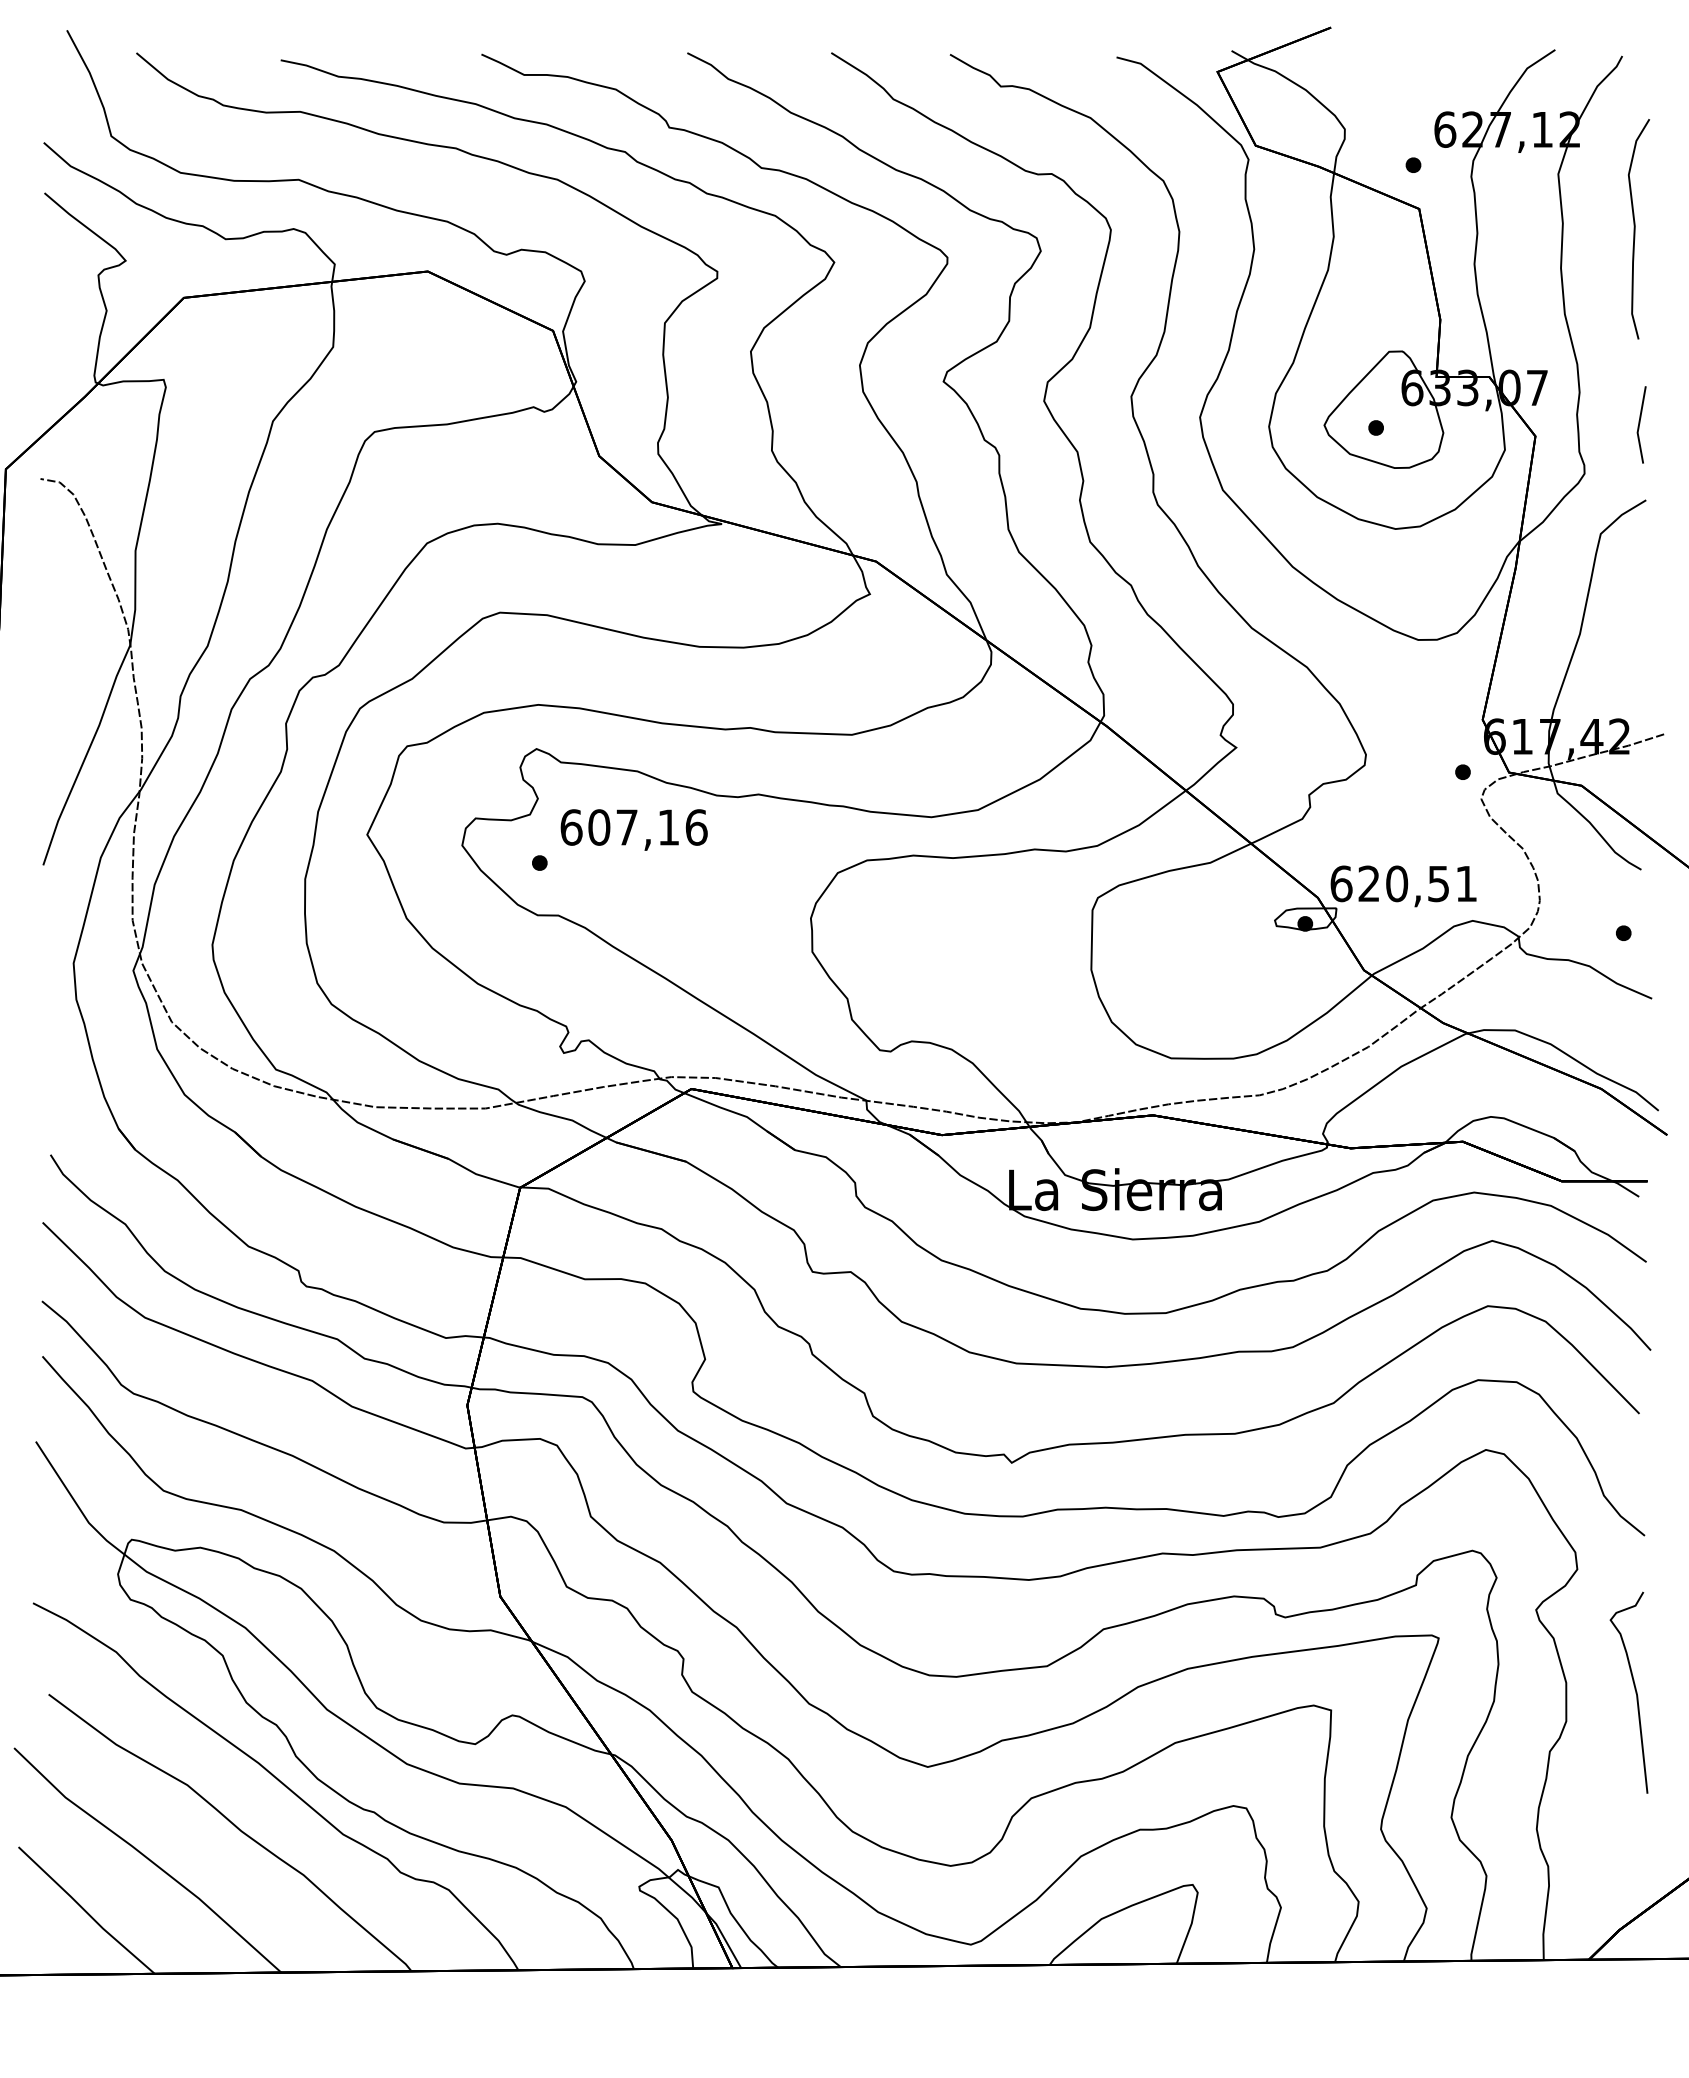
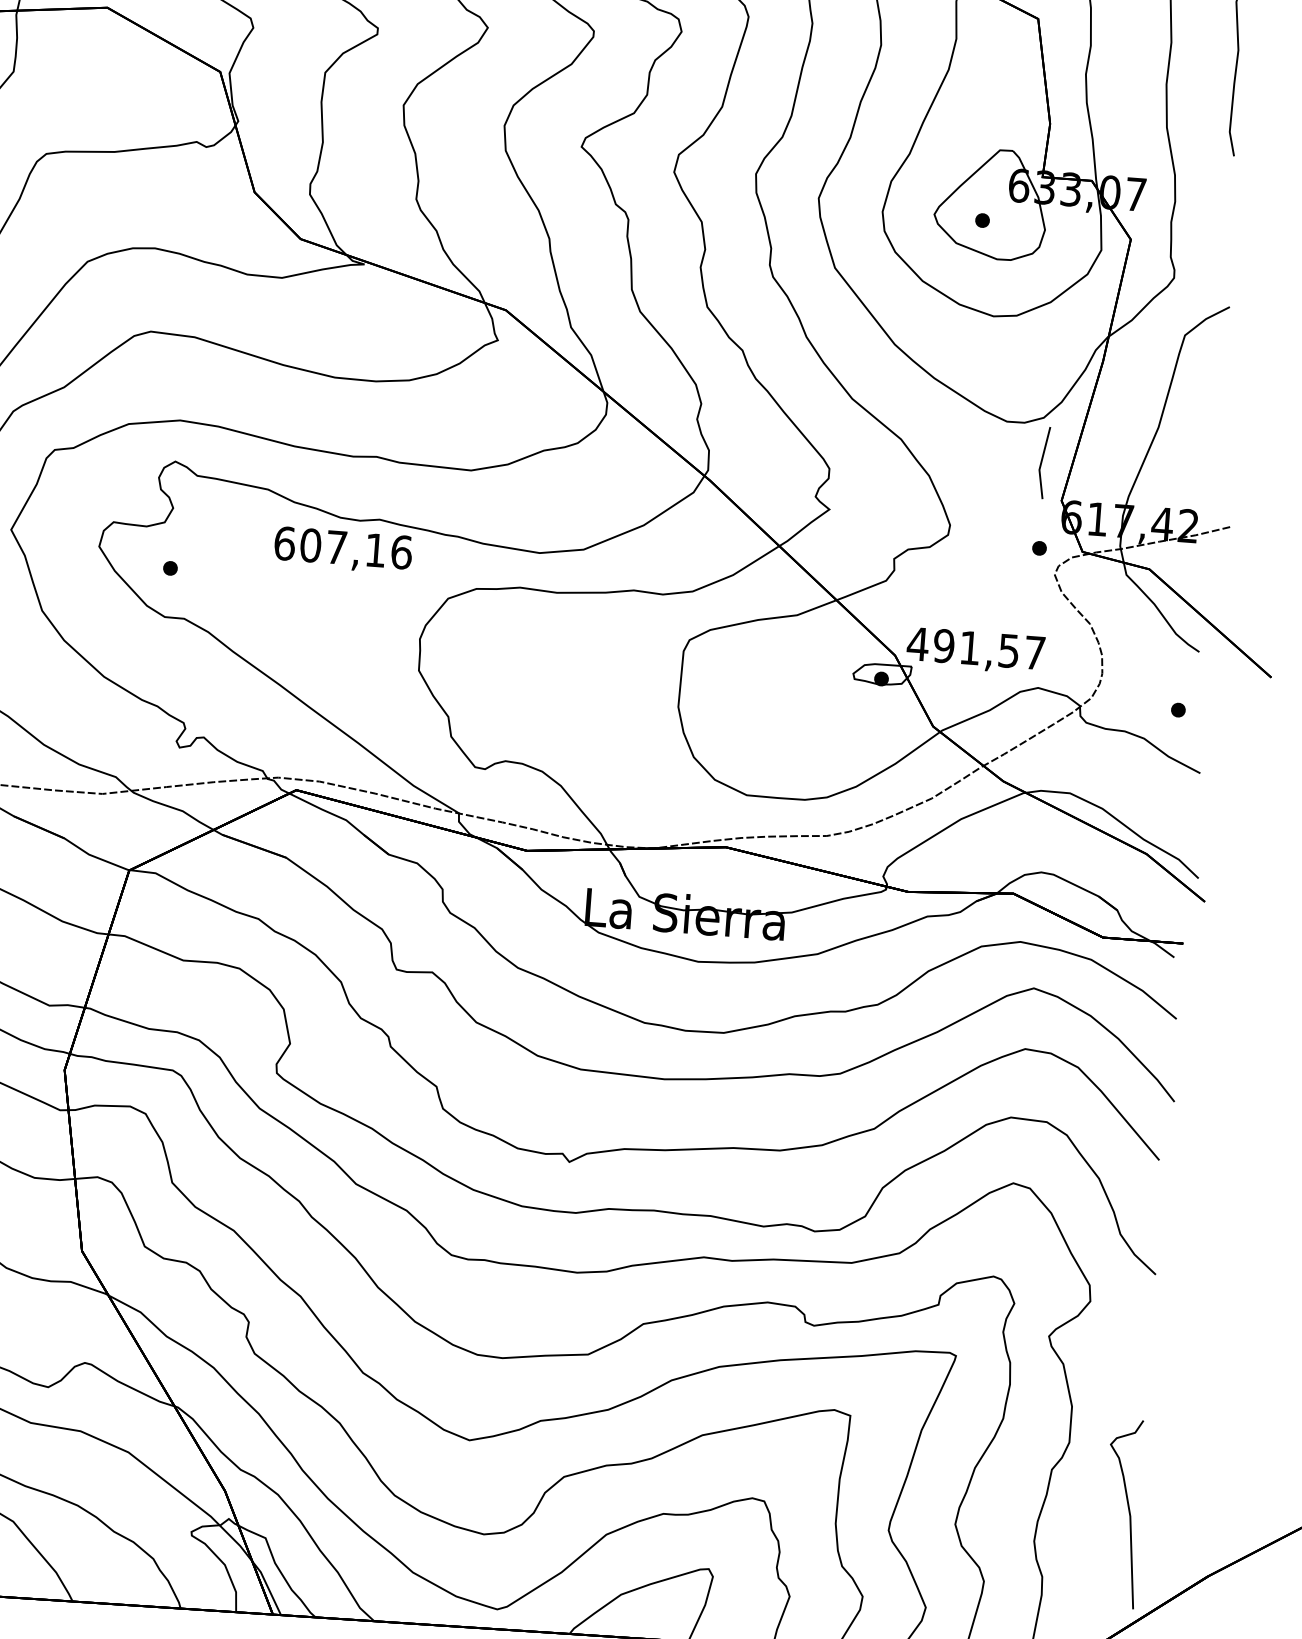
line: (1640, 423) -> (1042, 461), moved
text: (633, 829) -> (342, 549), moved
text: (1402, 883) -> (975, 648), 620,51 -> 491,57
curve: (1634, 1689) -> (1128, 1511), moved

